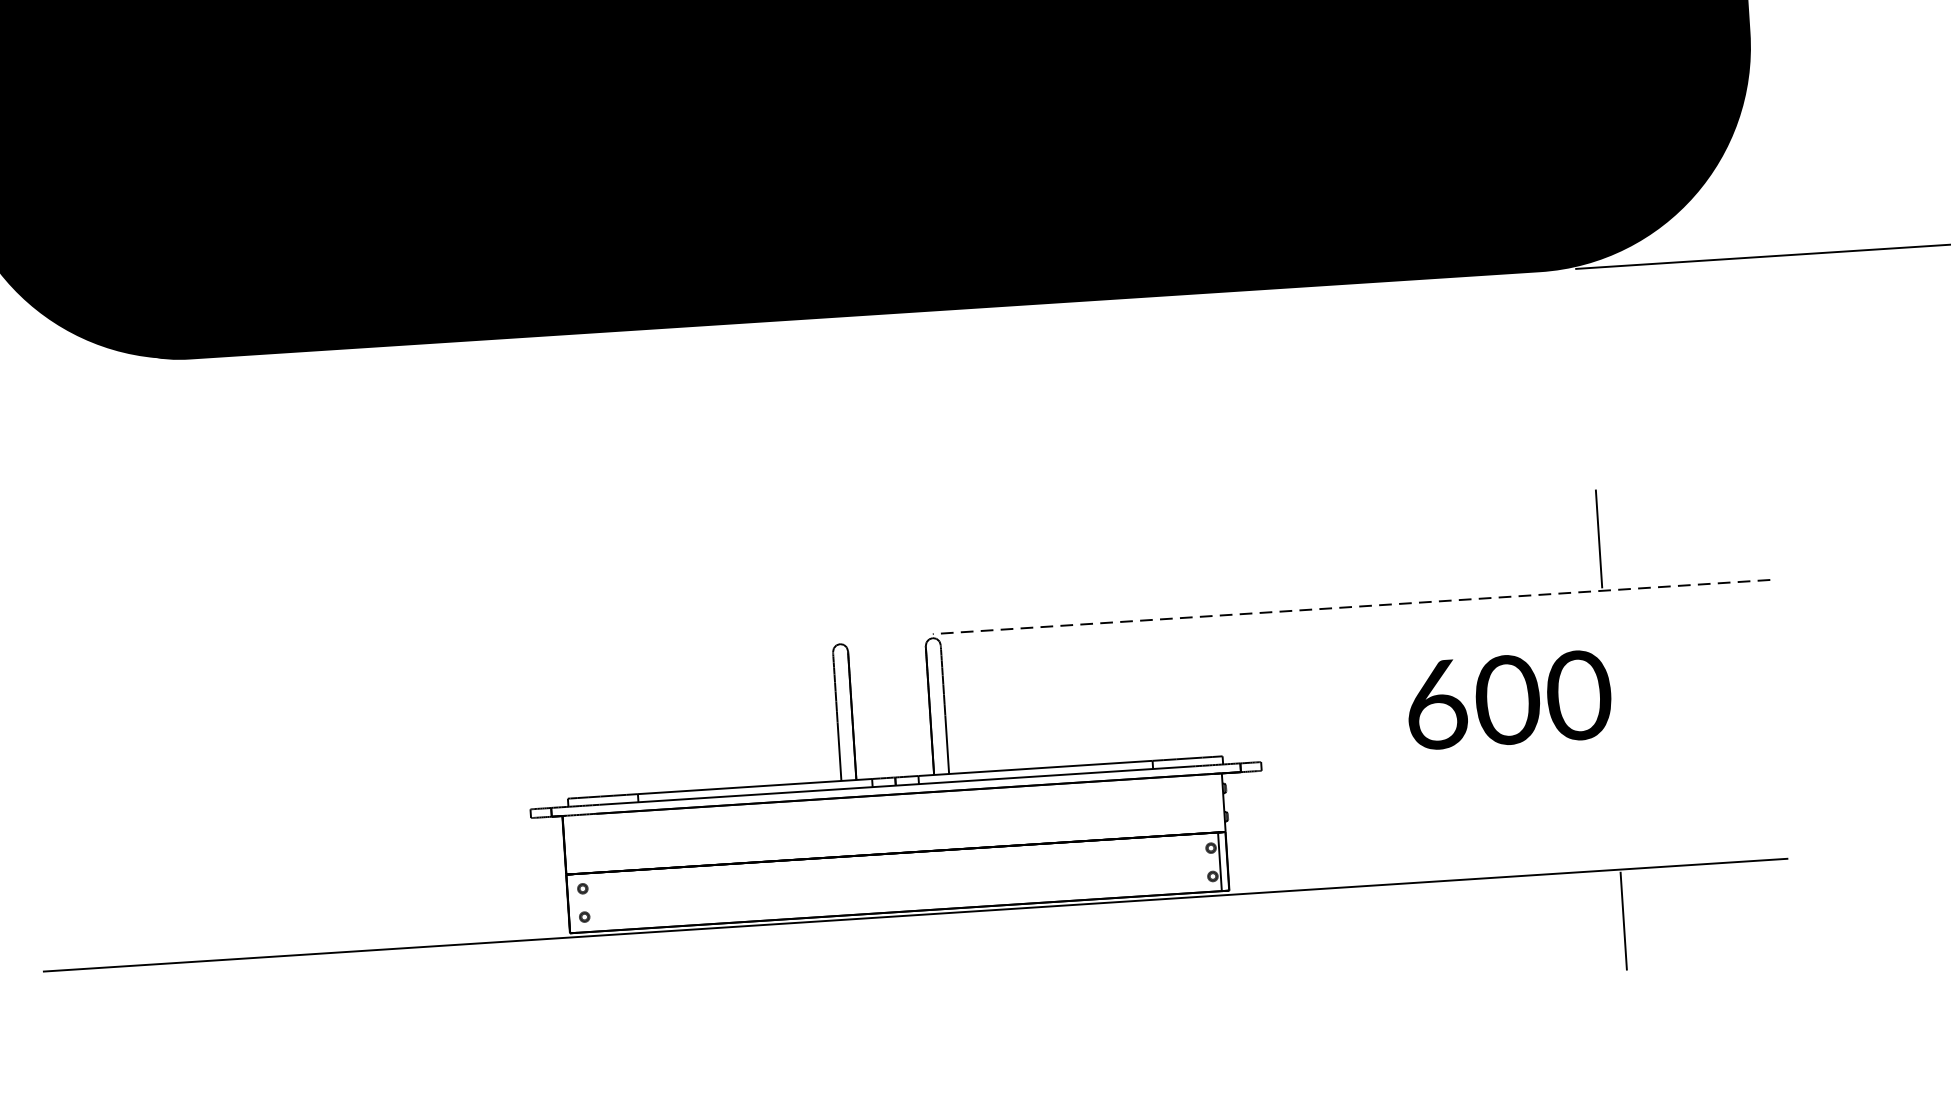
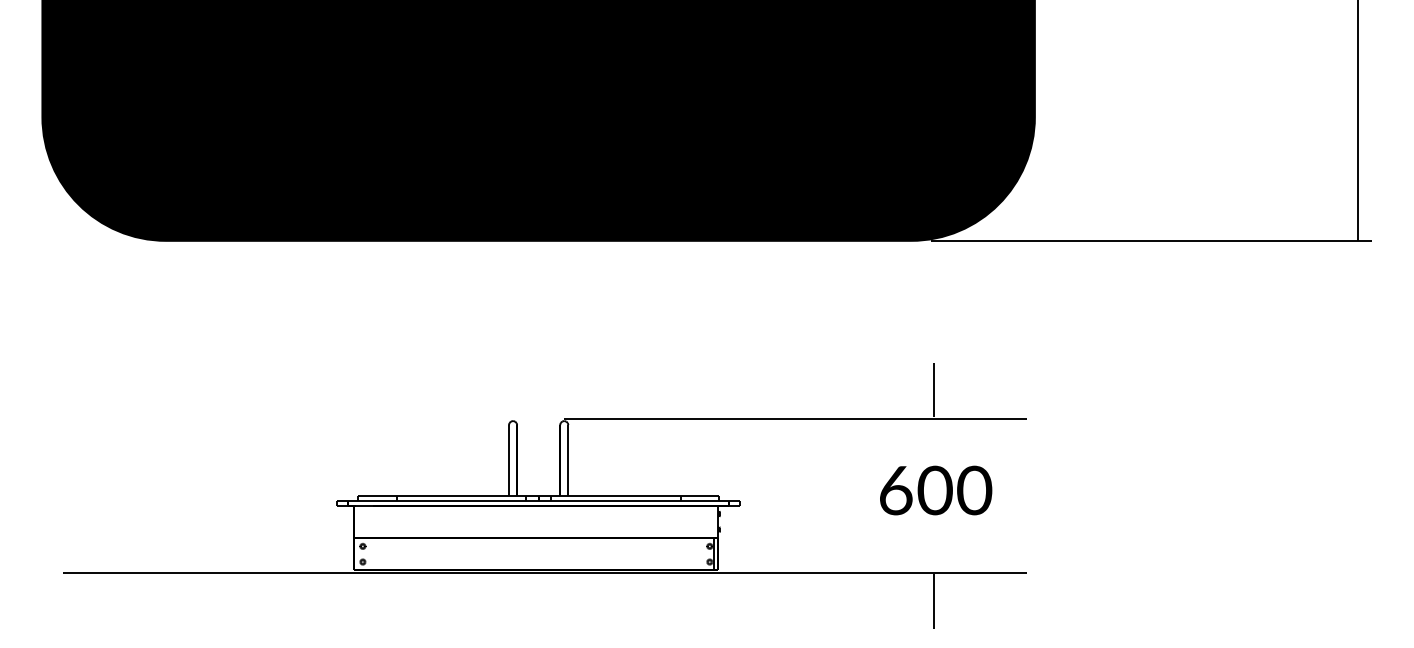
line: (1351, 606) -> (795, 418), dashed -> solid
text: (1510, 699) -> (936, 490), moved

